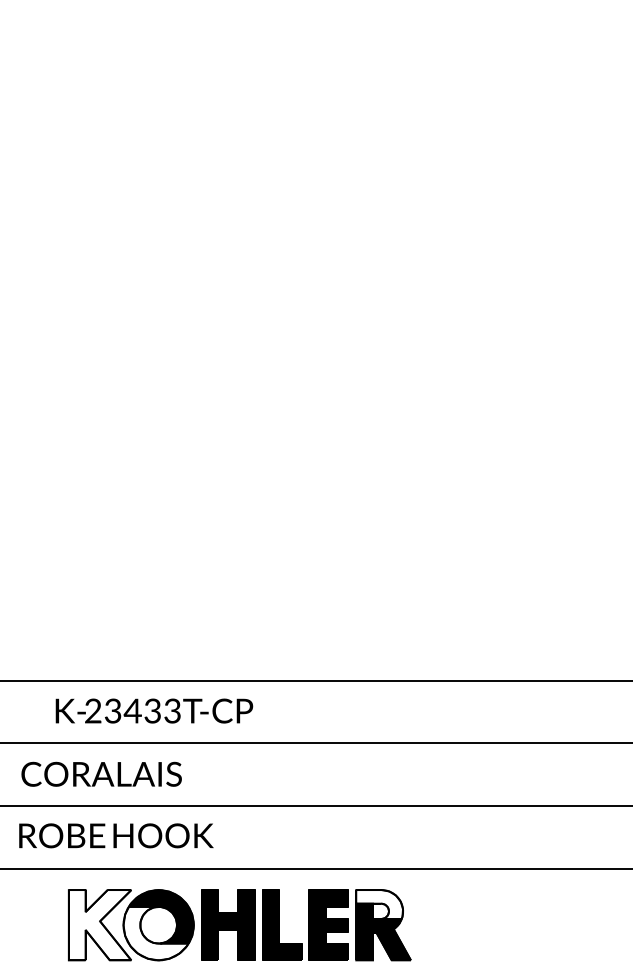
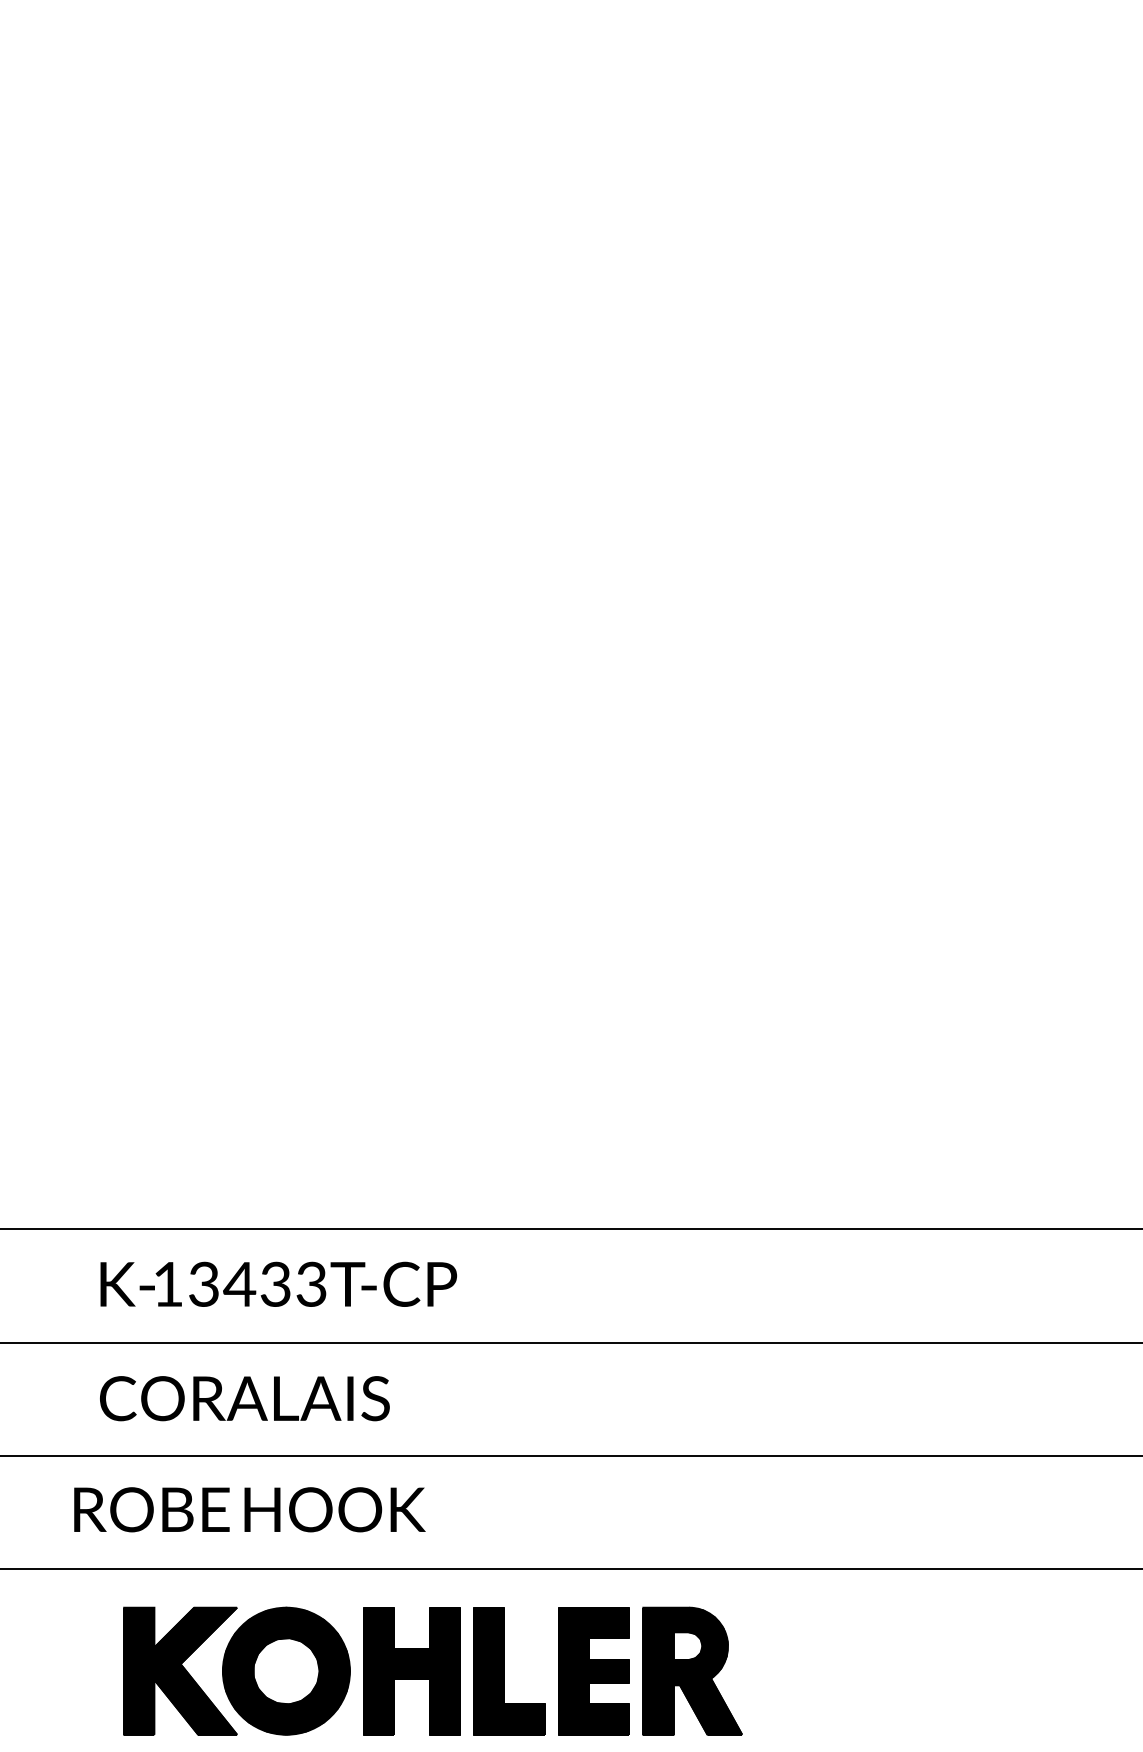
text: (93, 710) -> (168, 1283), 23433T -> 13433T
text: (101, 773) -> (244, 1397), moved
text: (116, 835) -> (249, 1509), moved
fill: (379, 904) -> (685, 1633), added
fill: (99, 925) -> (179, 1671), added
fill: (155, 933) -> (280, 1686), added

